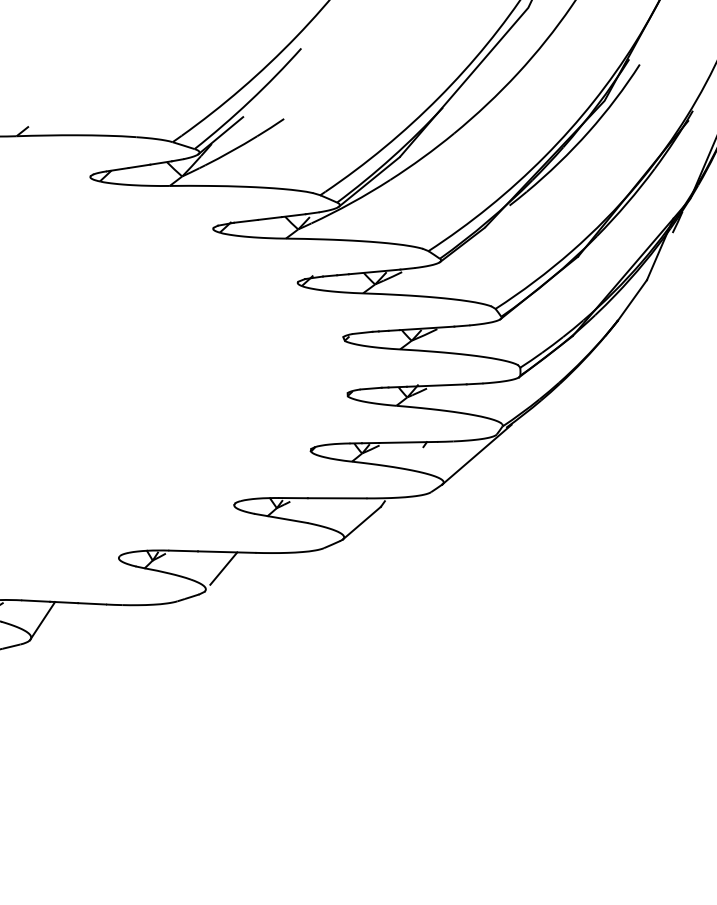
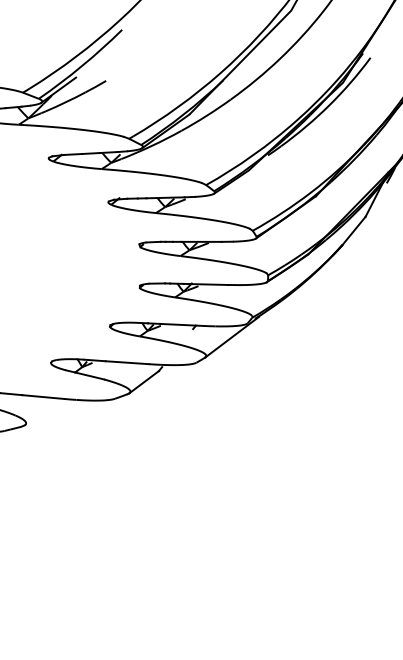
line: (223, 568) -> (40, 408), removed

